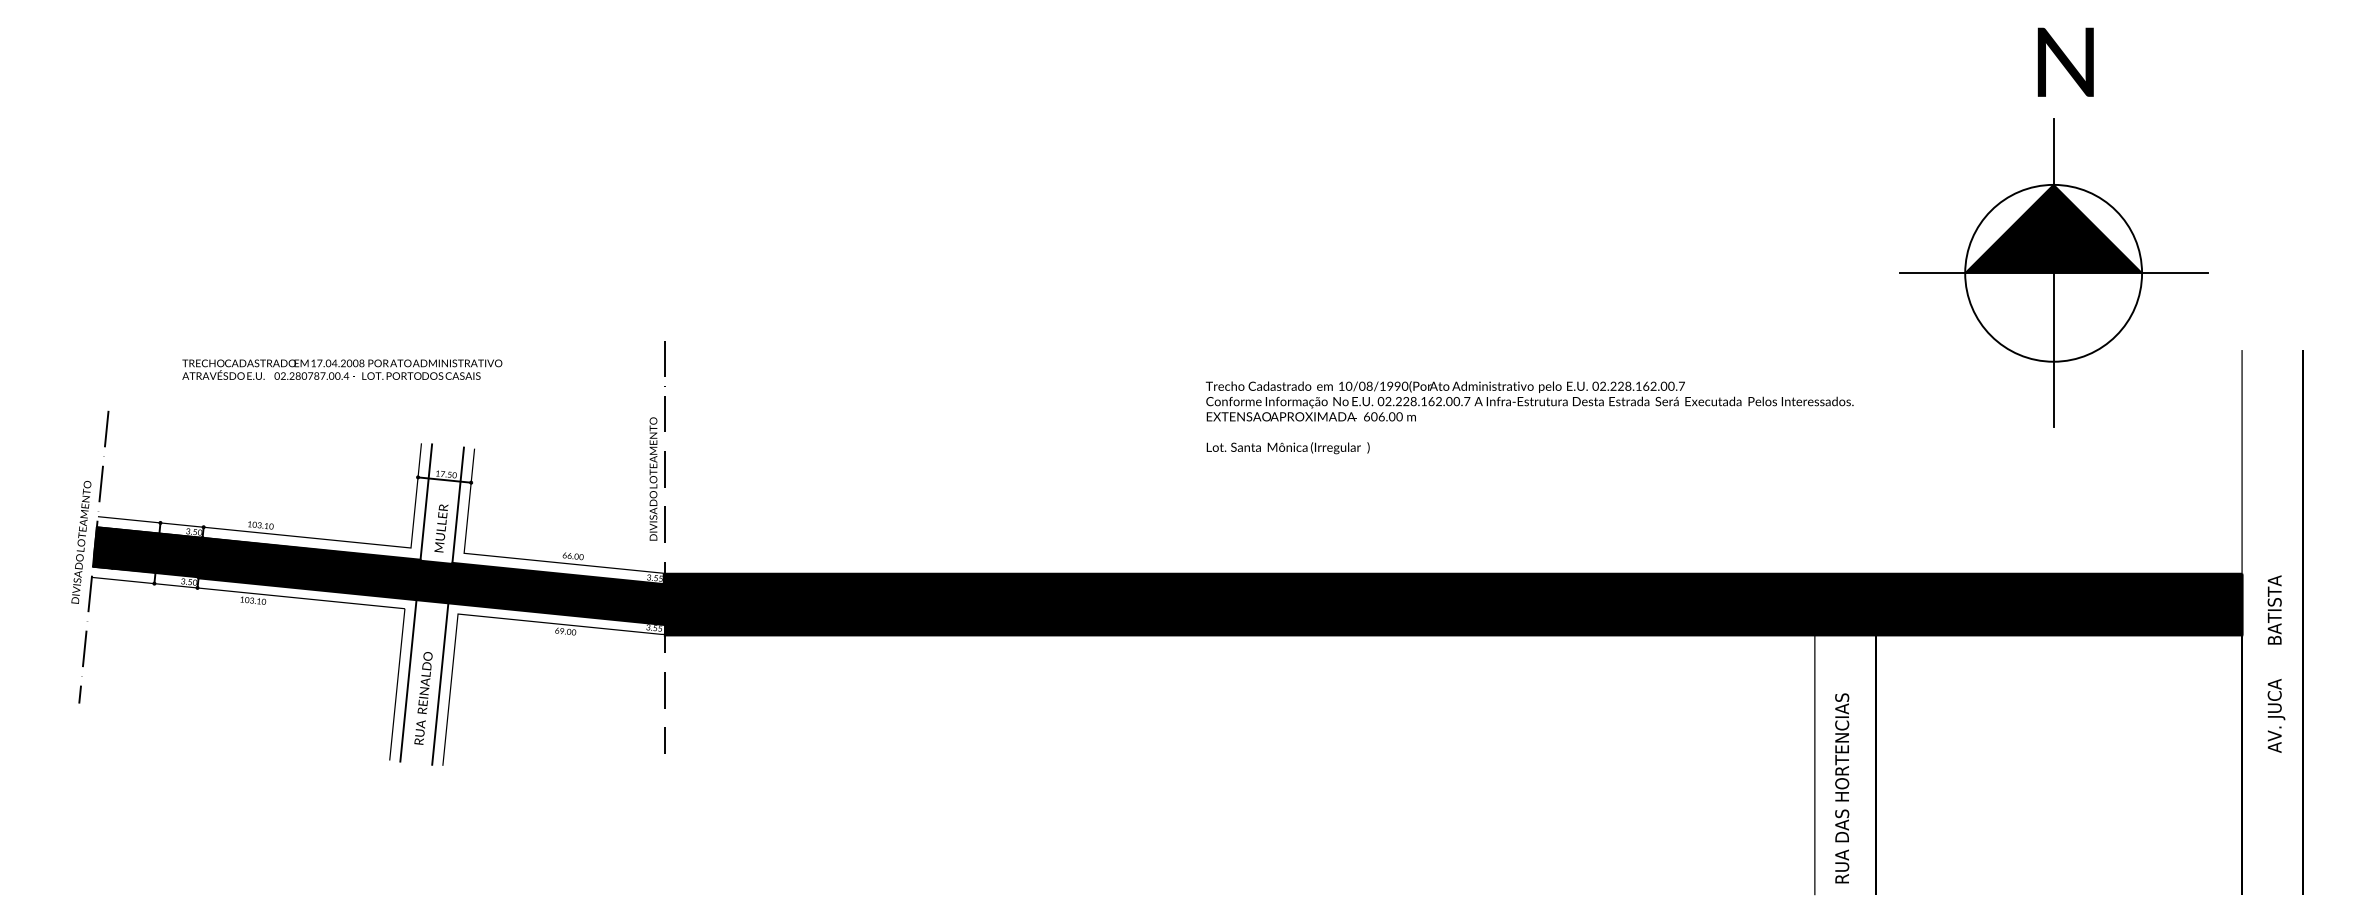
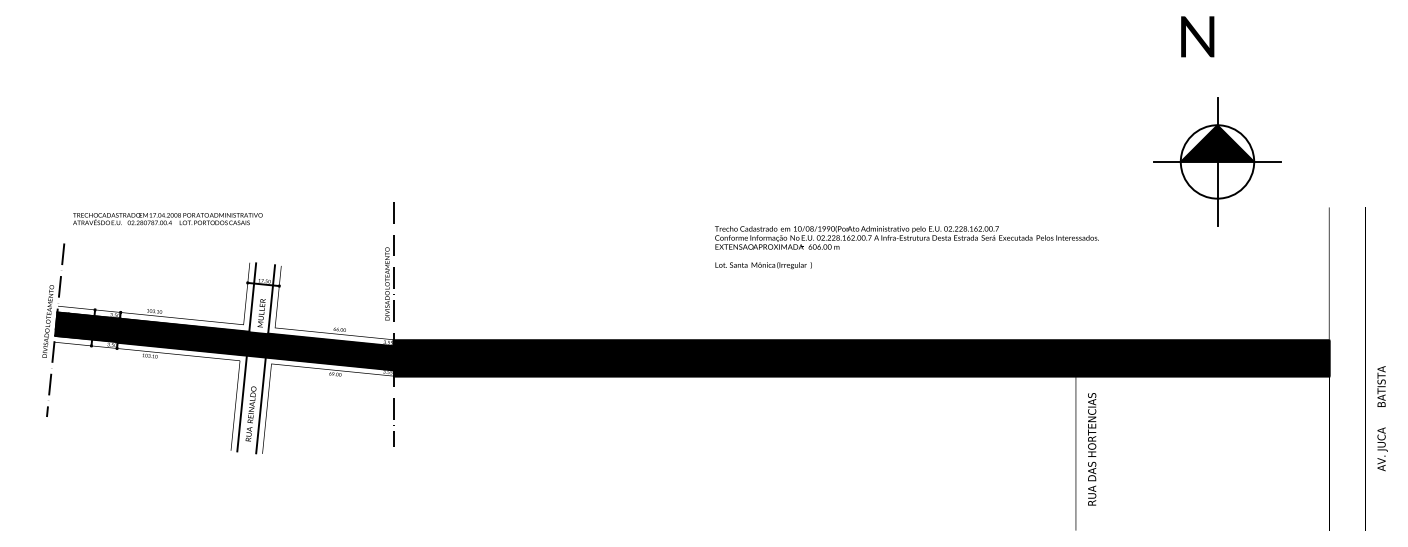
text: (2065, 61) -> (1197, 36), moved
part: (2053, 272) -> (1217, 161), size x0.7
text: (341, 370) -> (167, 219), moved
text: (2276, 663) -> (1382, 418), moved
text: (1842, 788) -> (1092, 449), moved

